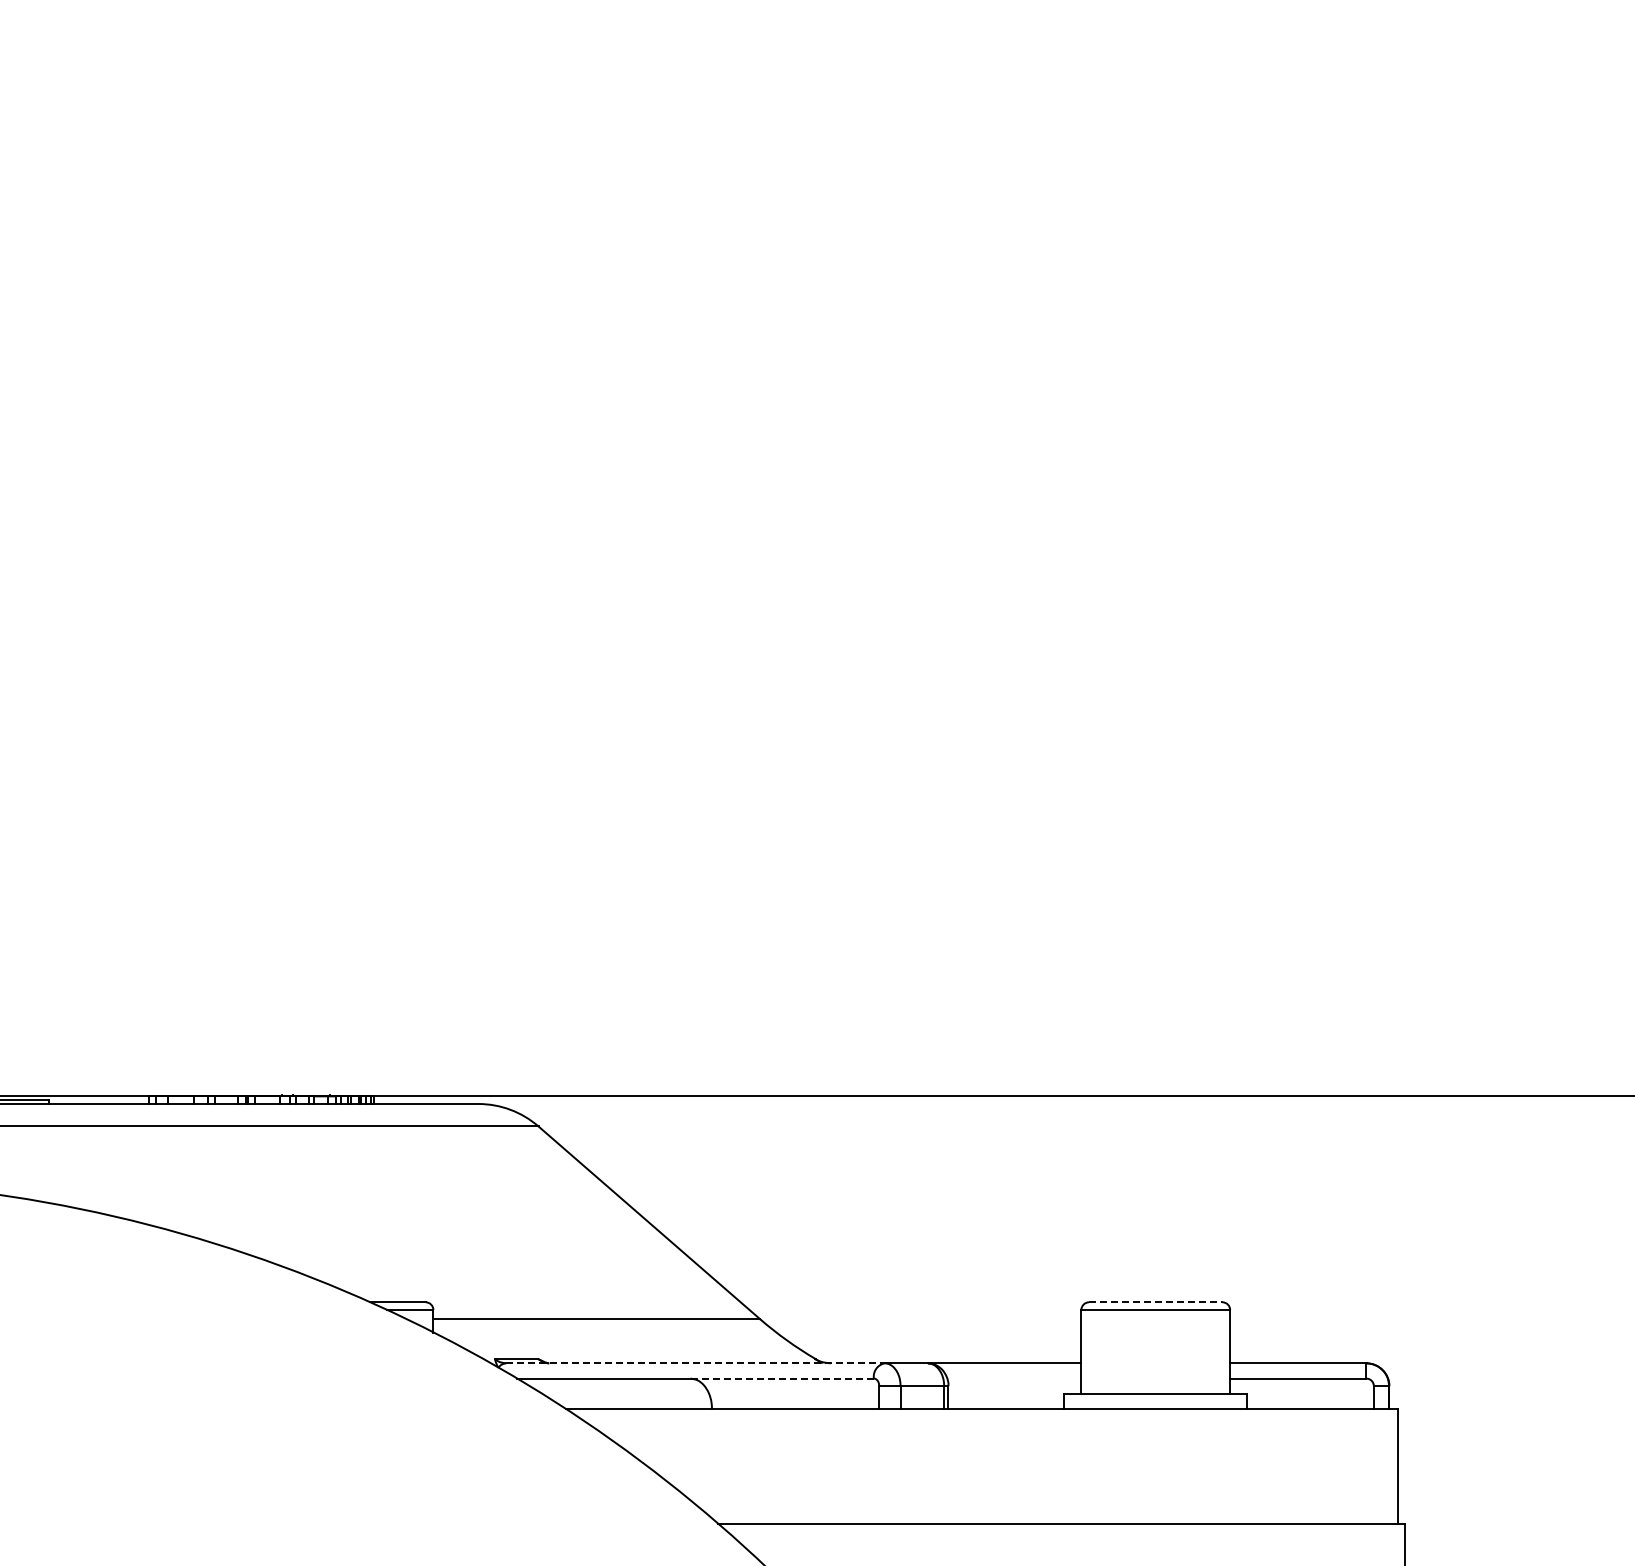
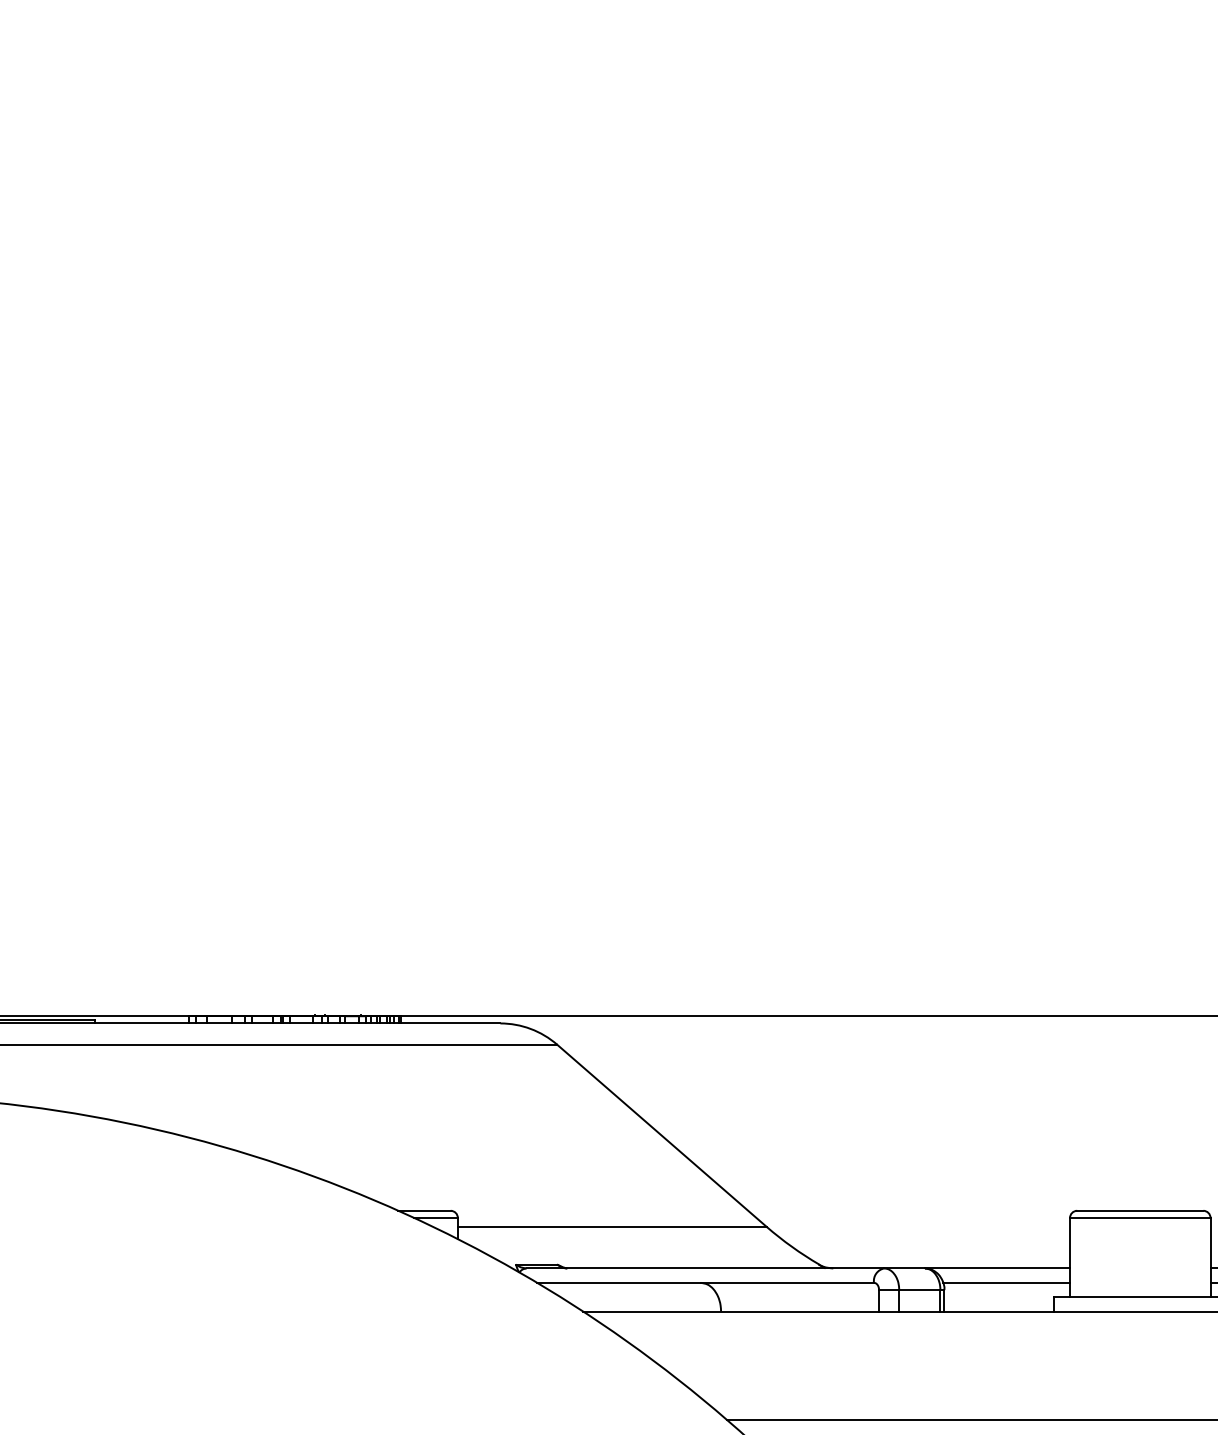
line: (1155, 1302) -> (1140, 1210), dashed -> solid
line: (695, 1363) -> (705, 1268), dashed -> solid
line: (782, 1378) -> (787, 1282), dashed -> solid
line: (1014, 1378) -> (1006, 1282), added

